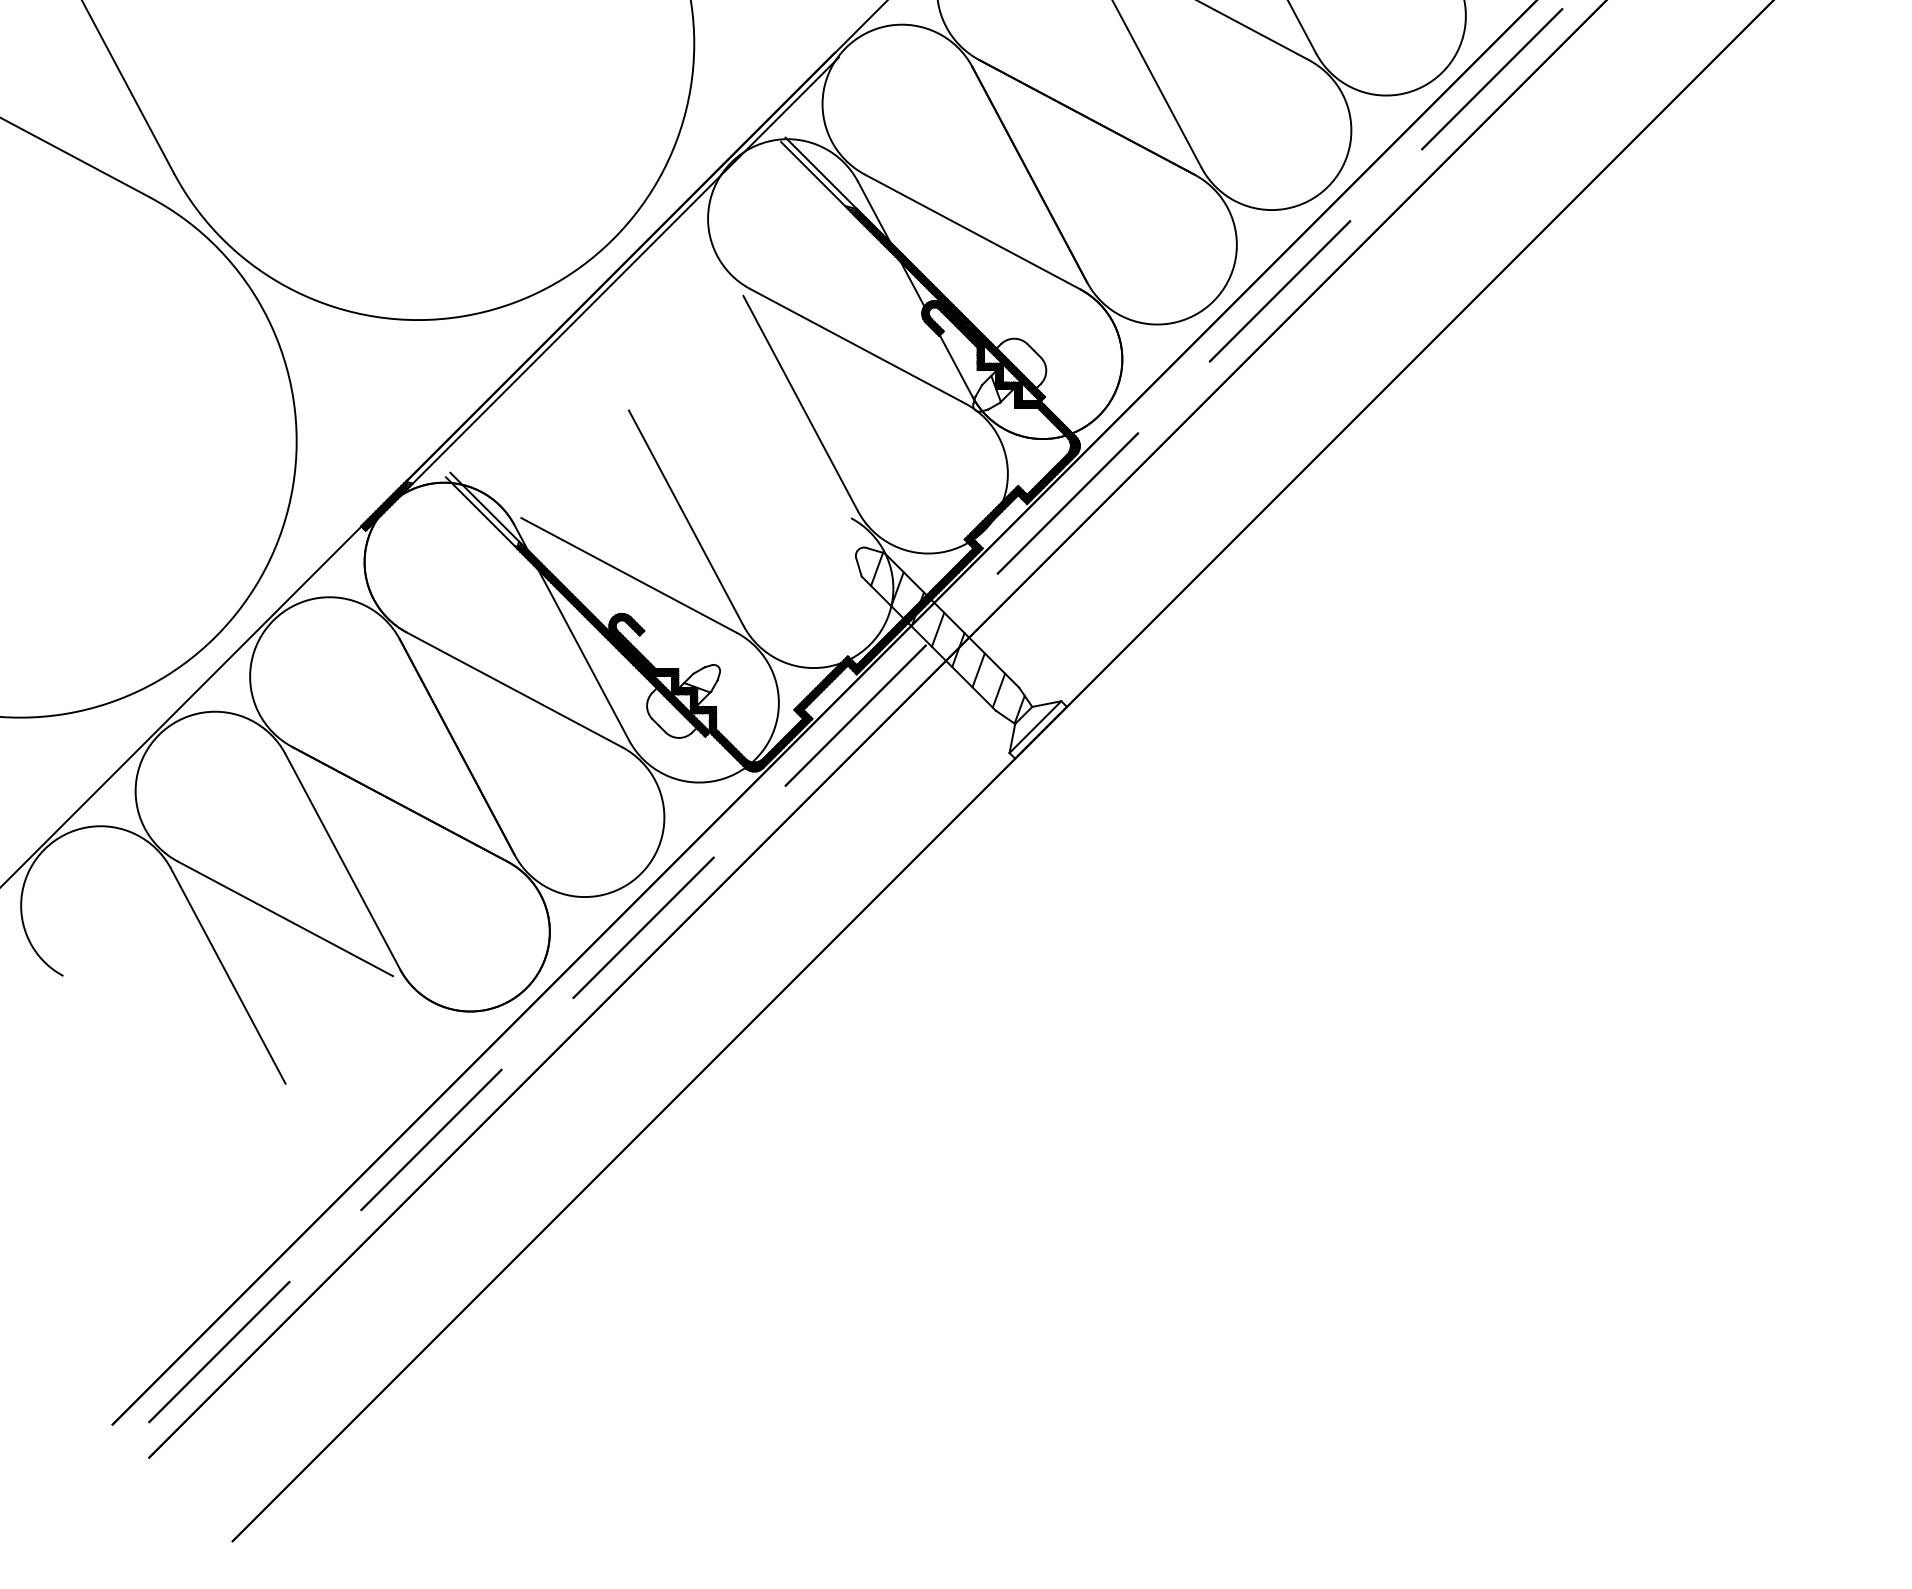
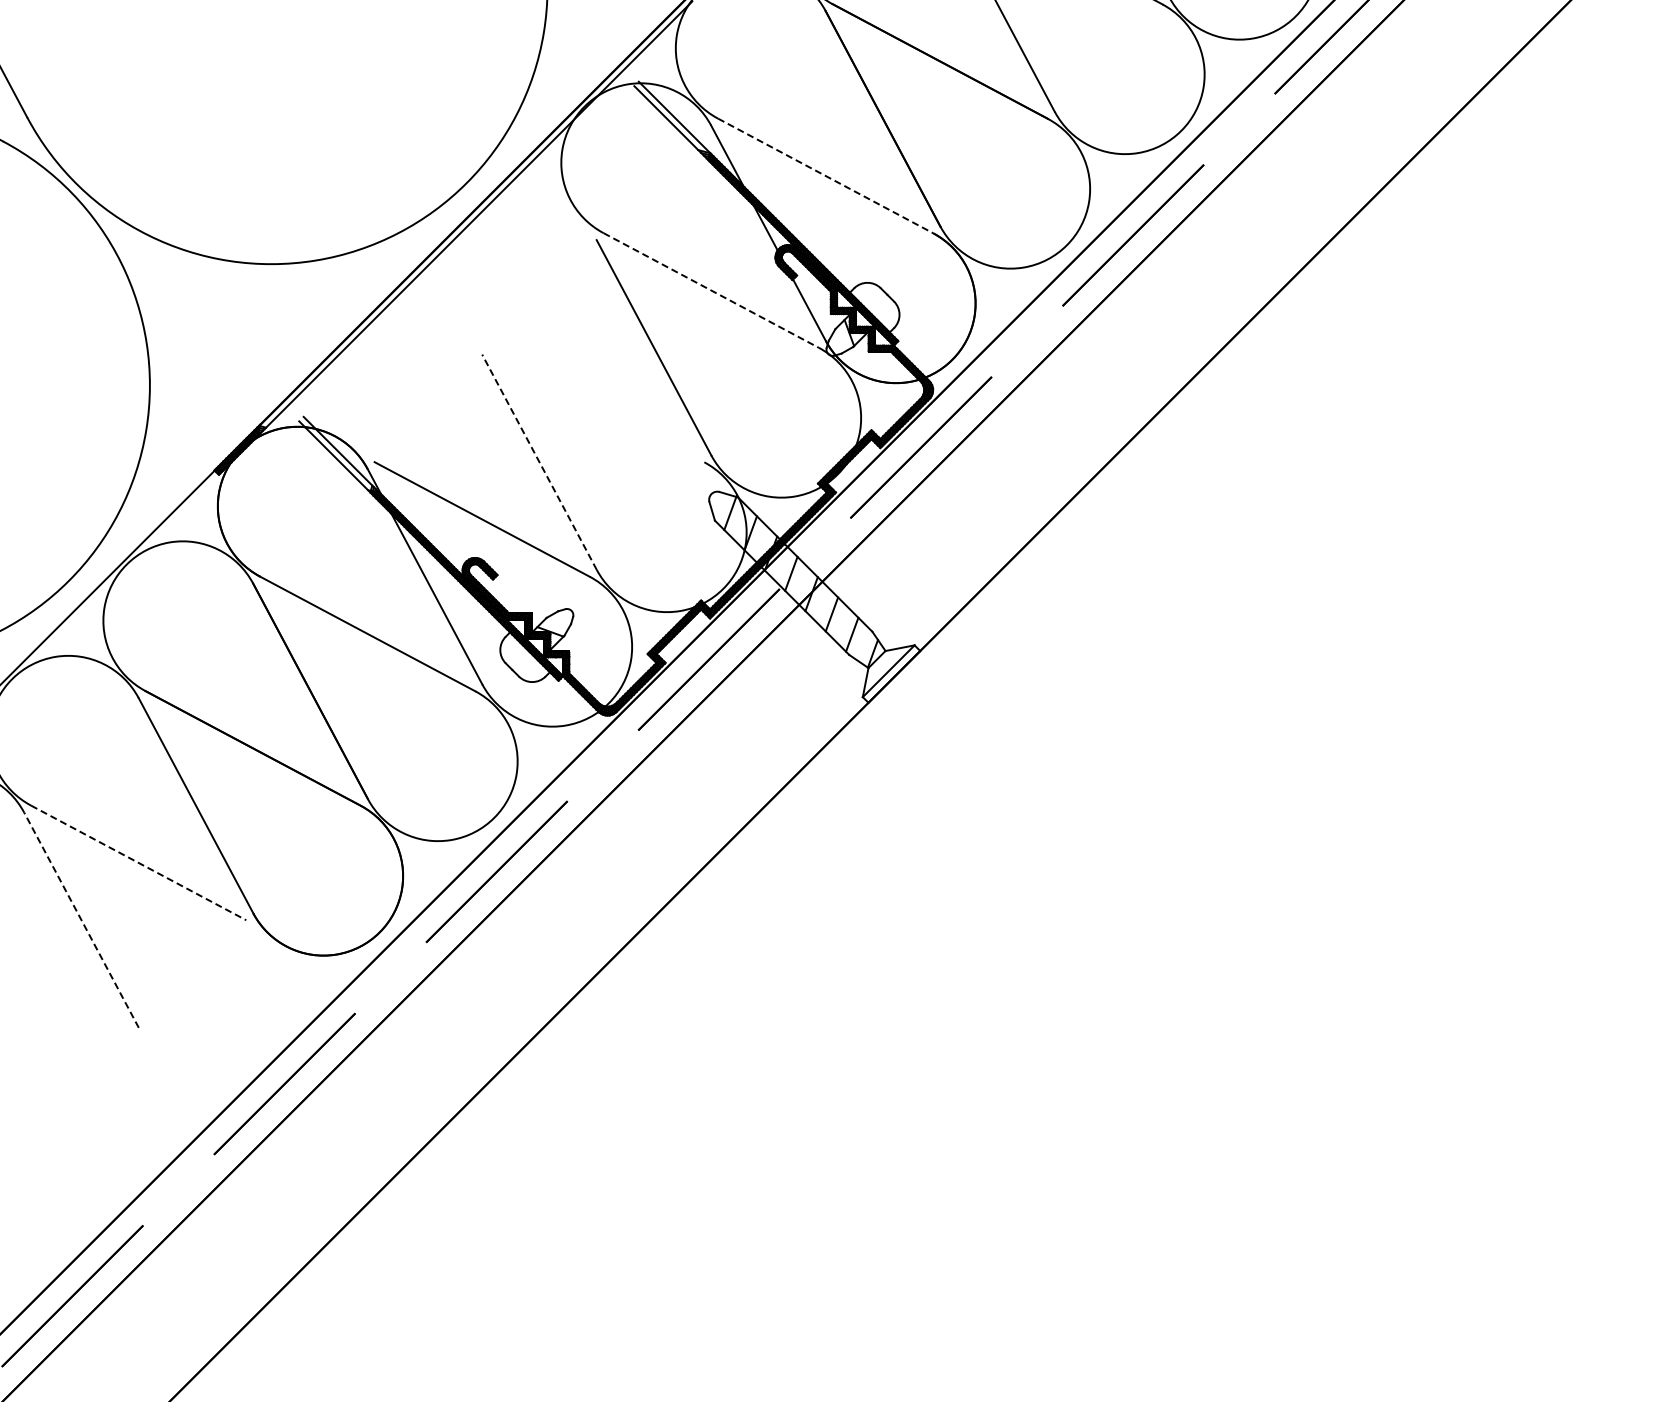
line: (972, 231) -> (825, 175), solid -> dashed
line: (857, 346) -> (710, 290), solid -> dashed
line: (686, 518) -> (539, 462), solid -> dashed
line: (285, 918) -> (138, 862), solid -> dashed
line: (228, 976) -> (81, 920), solid -> dashed

